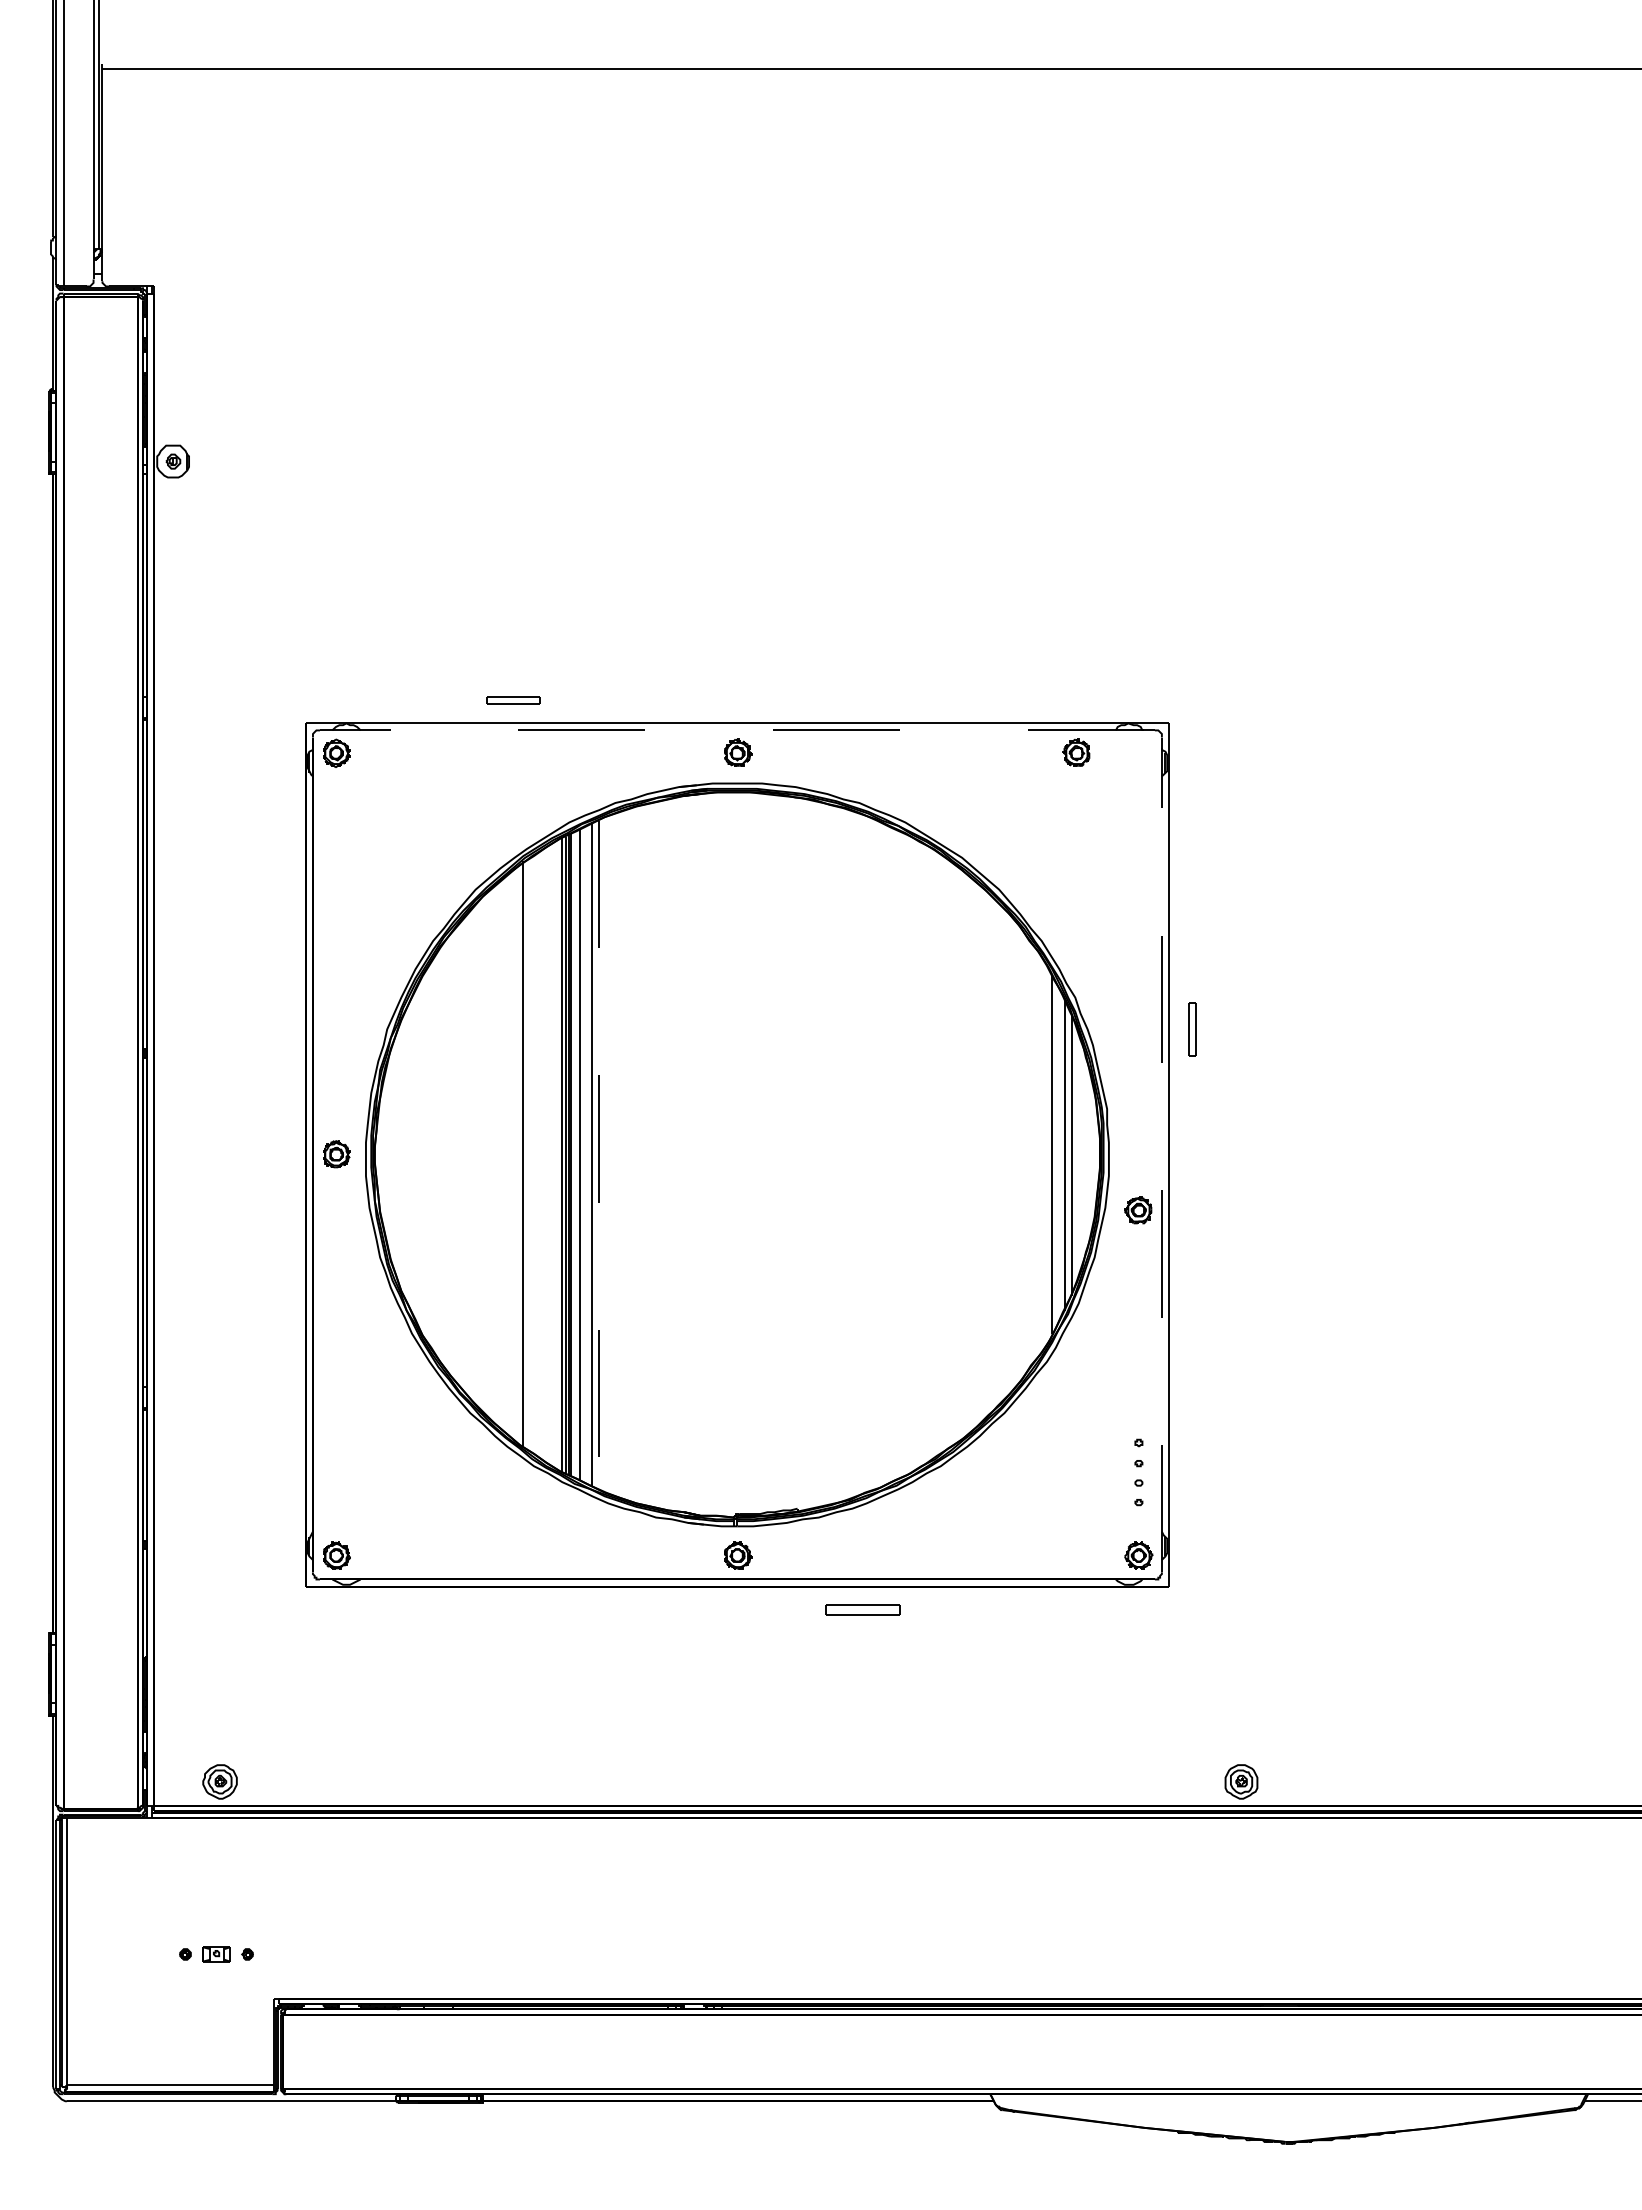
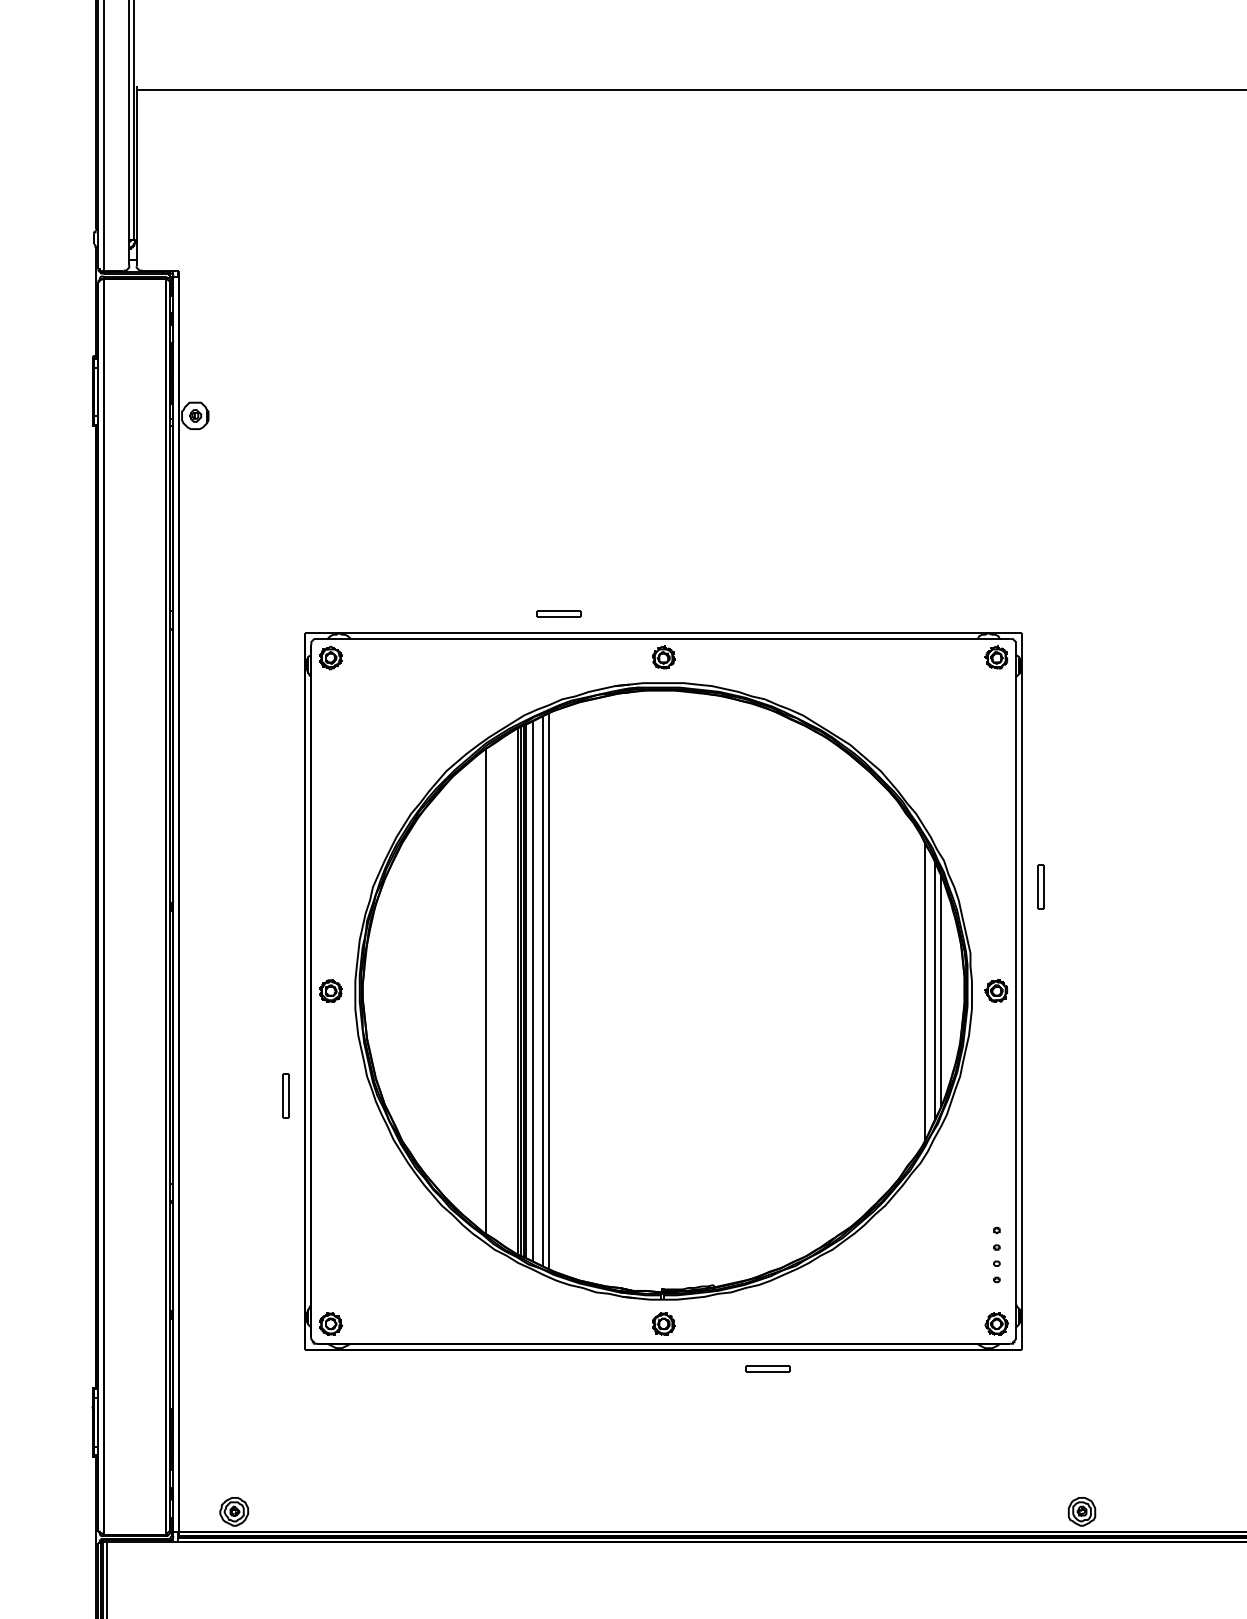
part: (513, 700) -> (559, 614), moved
line: (736, 730) -> (662, 639), dashed -> solid
part: (1076, 752) -> (996, 657), moved
line: (1161, 1154) -> (1015, 991), dashed -> solid
line: (599, 1155) -> (549, 991), dashed -> solid
part: (1138, 1210) -> (996, 991), moved
part: (282, 1280) -> (286, 1095), added
part: (863, 1609) -> (768, 1368), size x0.71

